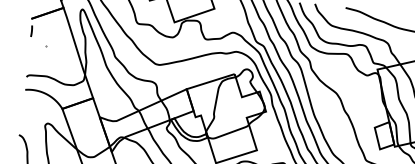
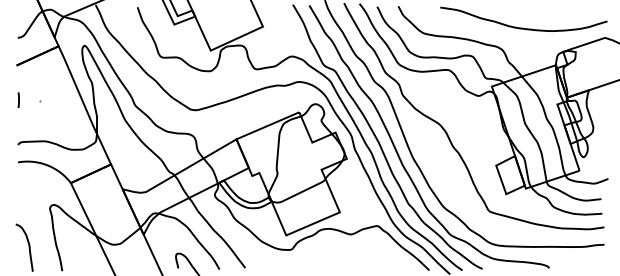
line: (31, 30) -> (18, 99), moved

